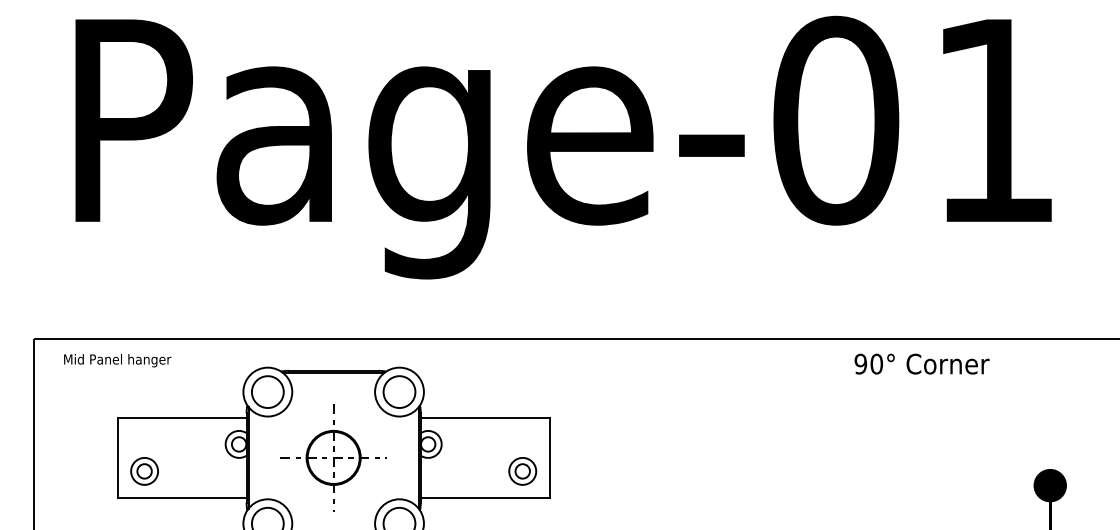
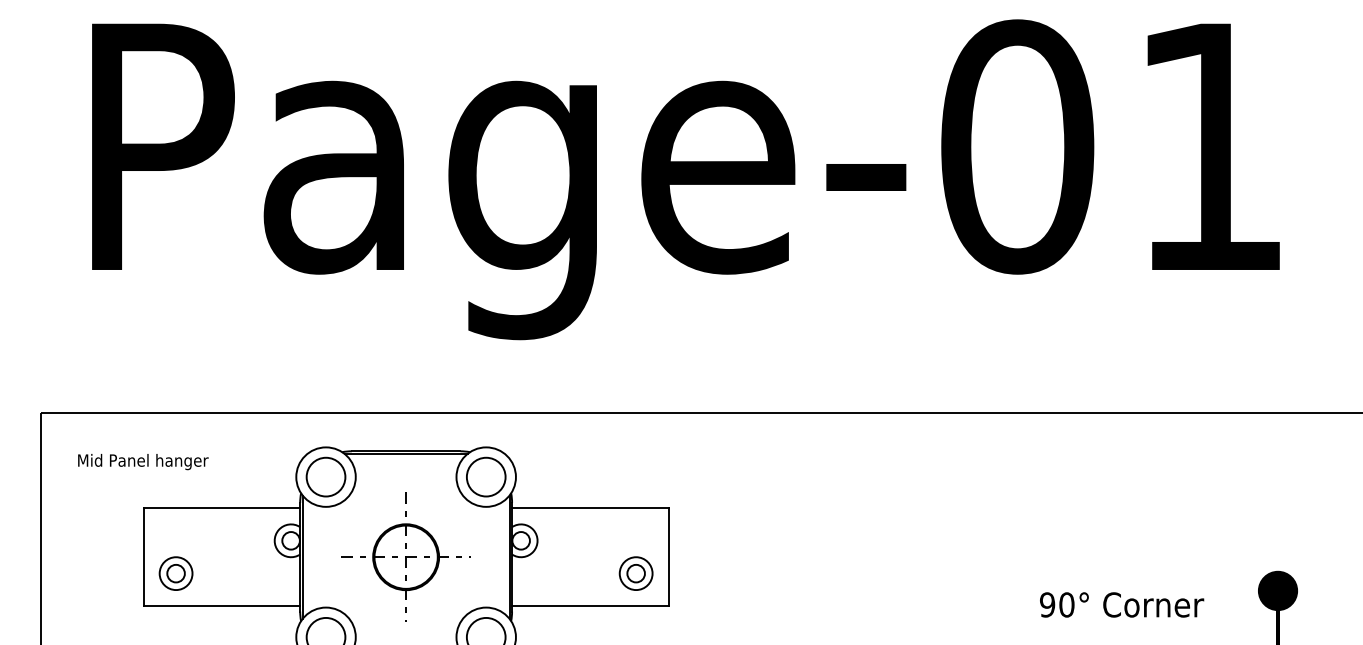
text: (117, 360) -> (143, 461), moved
text: (921, 363) -> (1121, 604), moved

